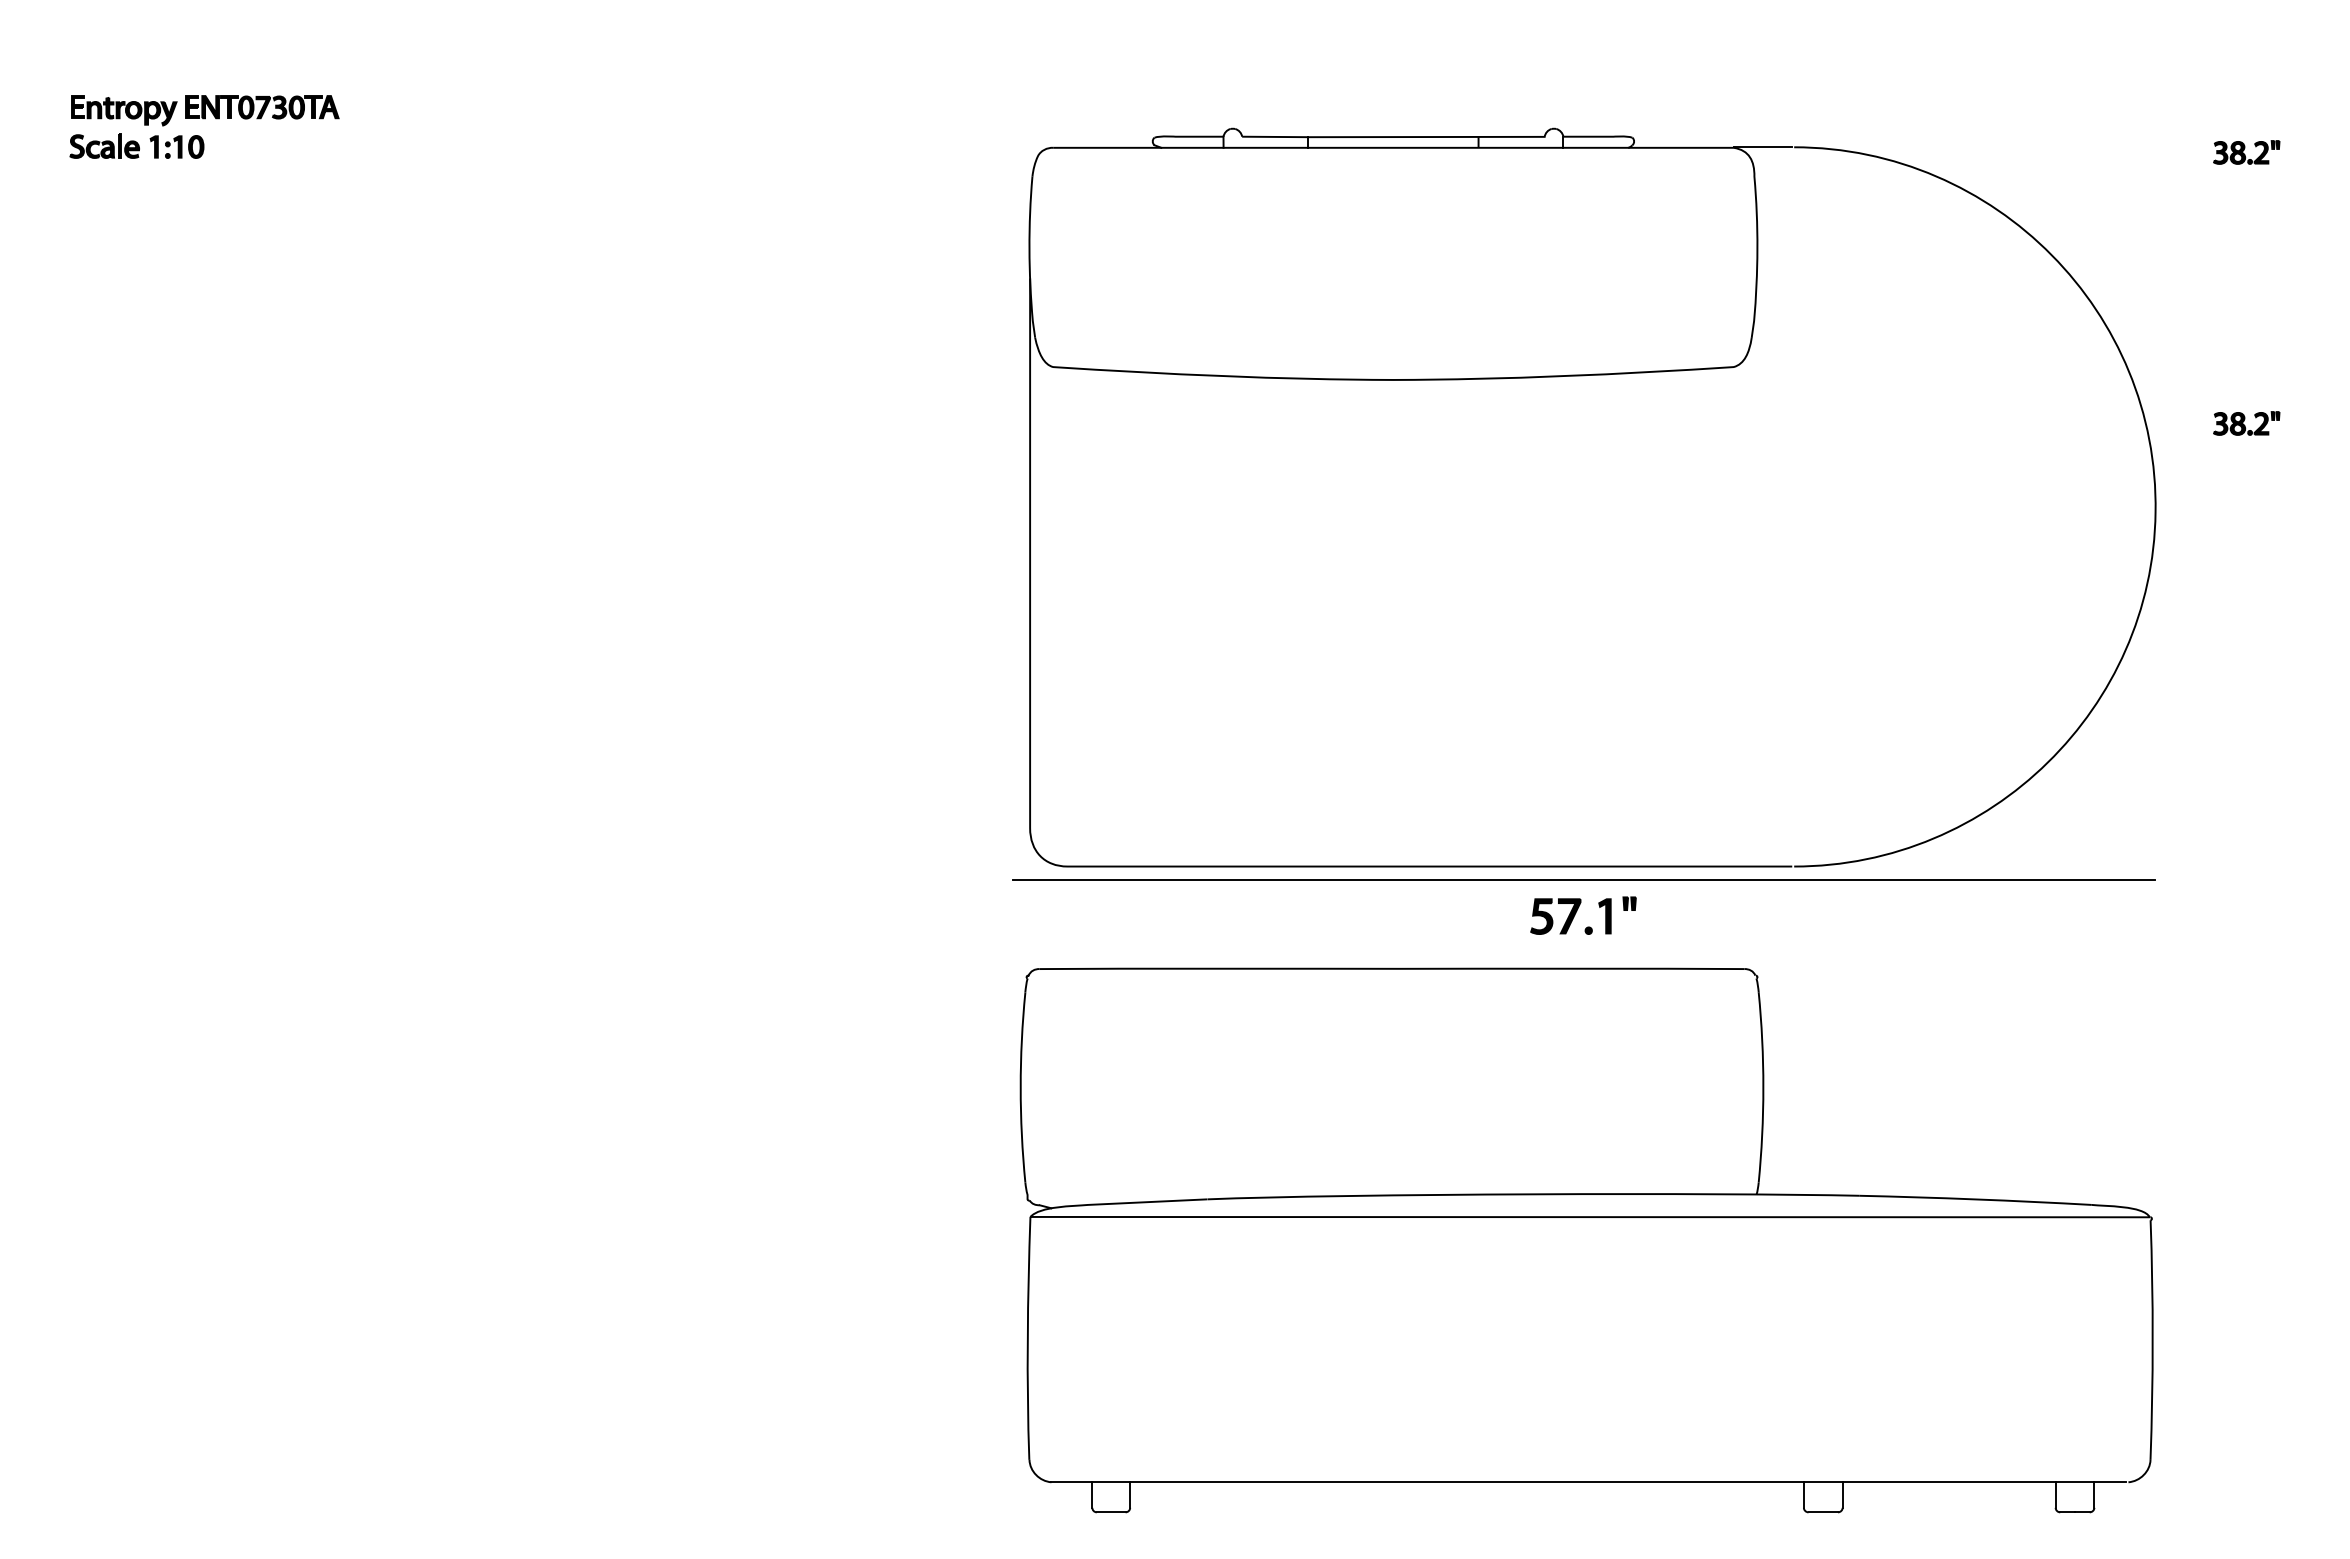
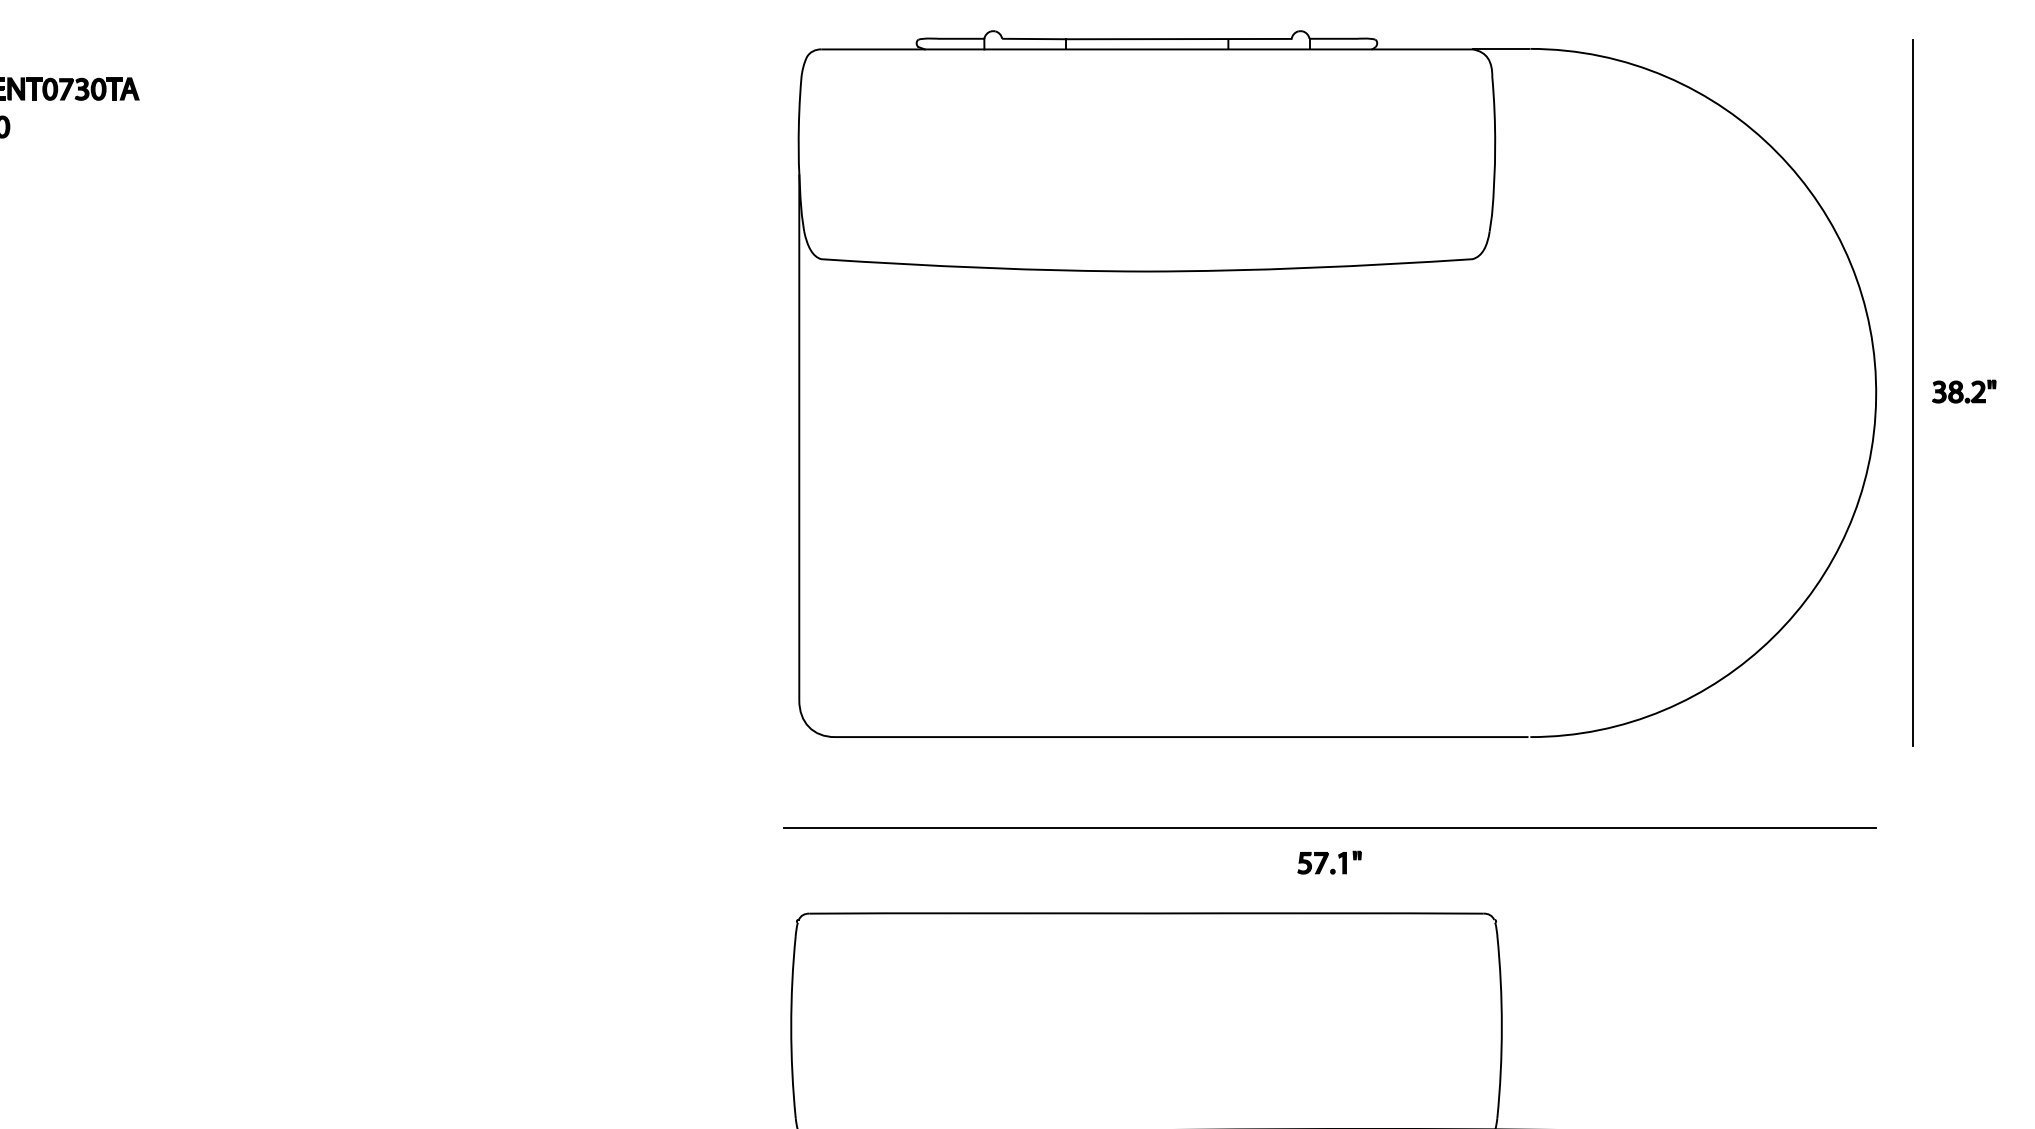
part: (2246, 152) -> (1964, 132), removed
part: (1584, 376) -> (1329, 268), moved
line: (2193, 424) -> (1913, 392), added
part: (1583, 915) -> (1329, 862), size x0.62

